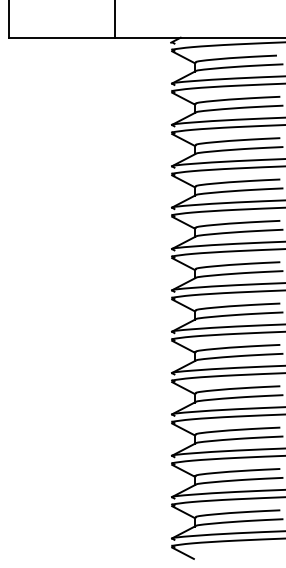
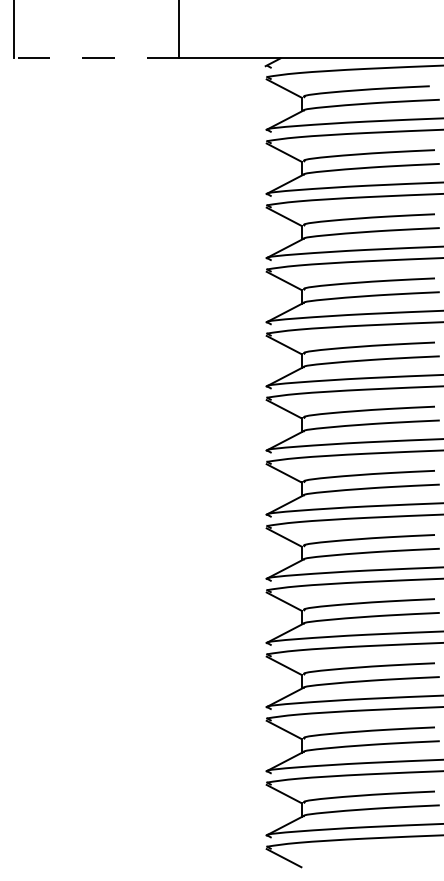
line: (61, 37) -> (95, 58), solid -> dashed

